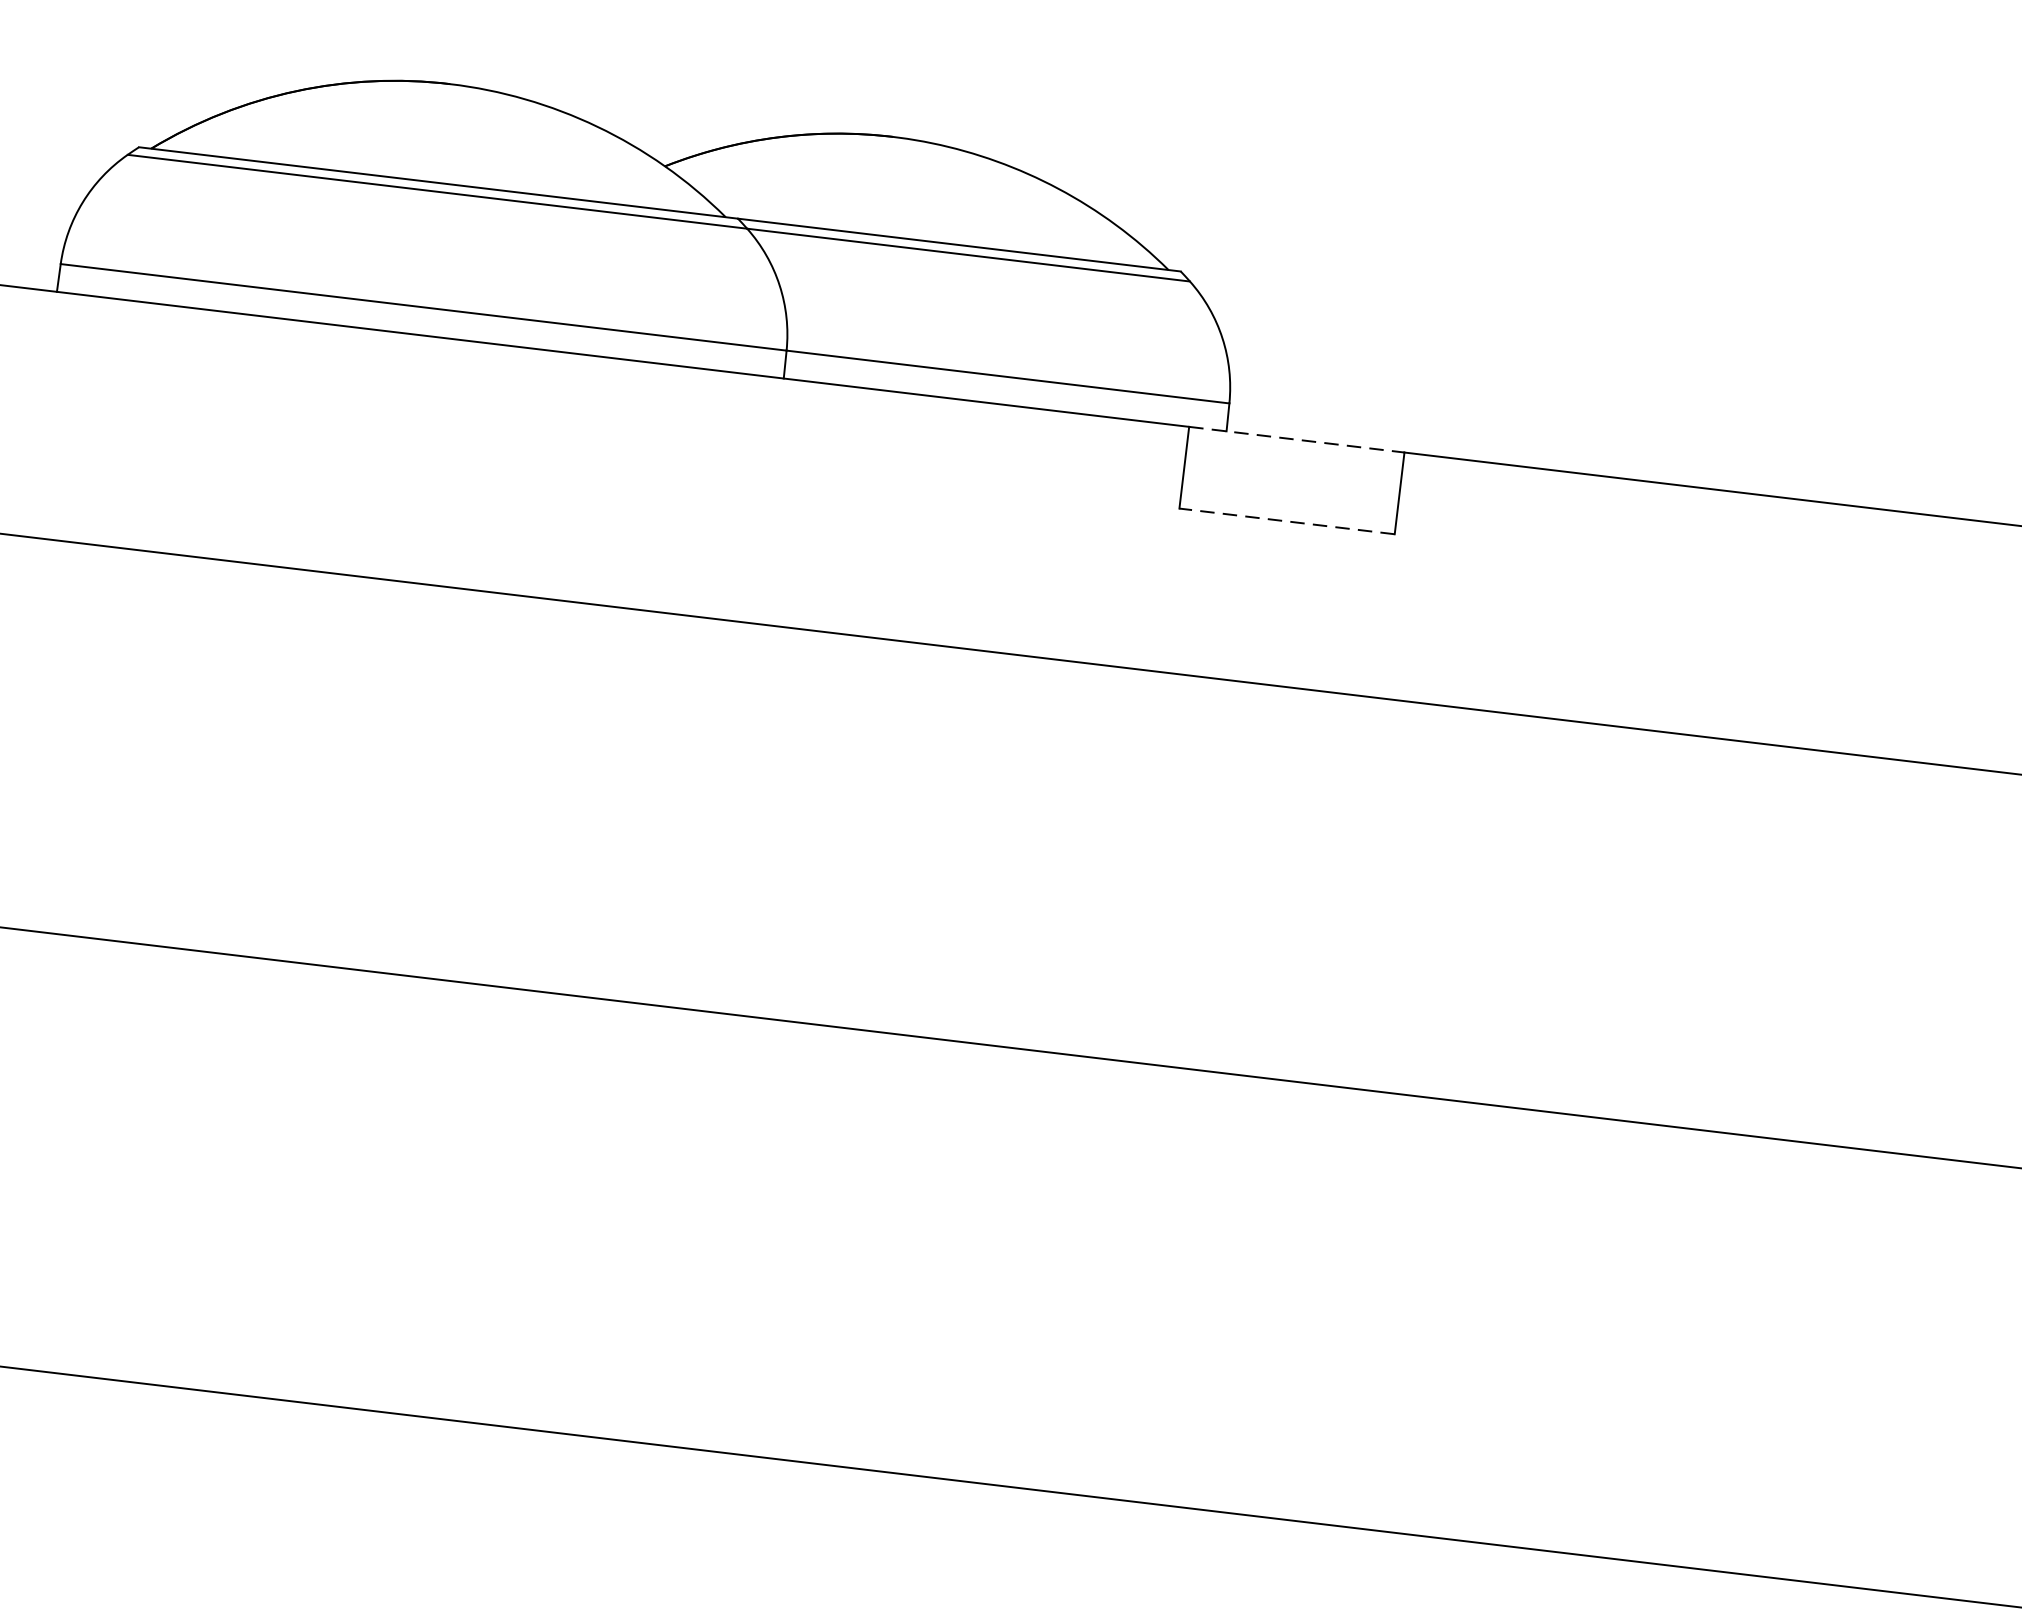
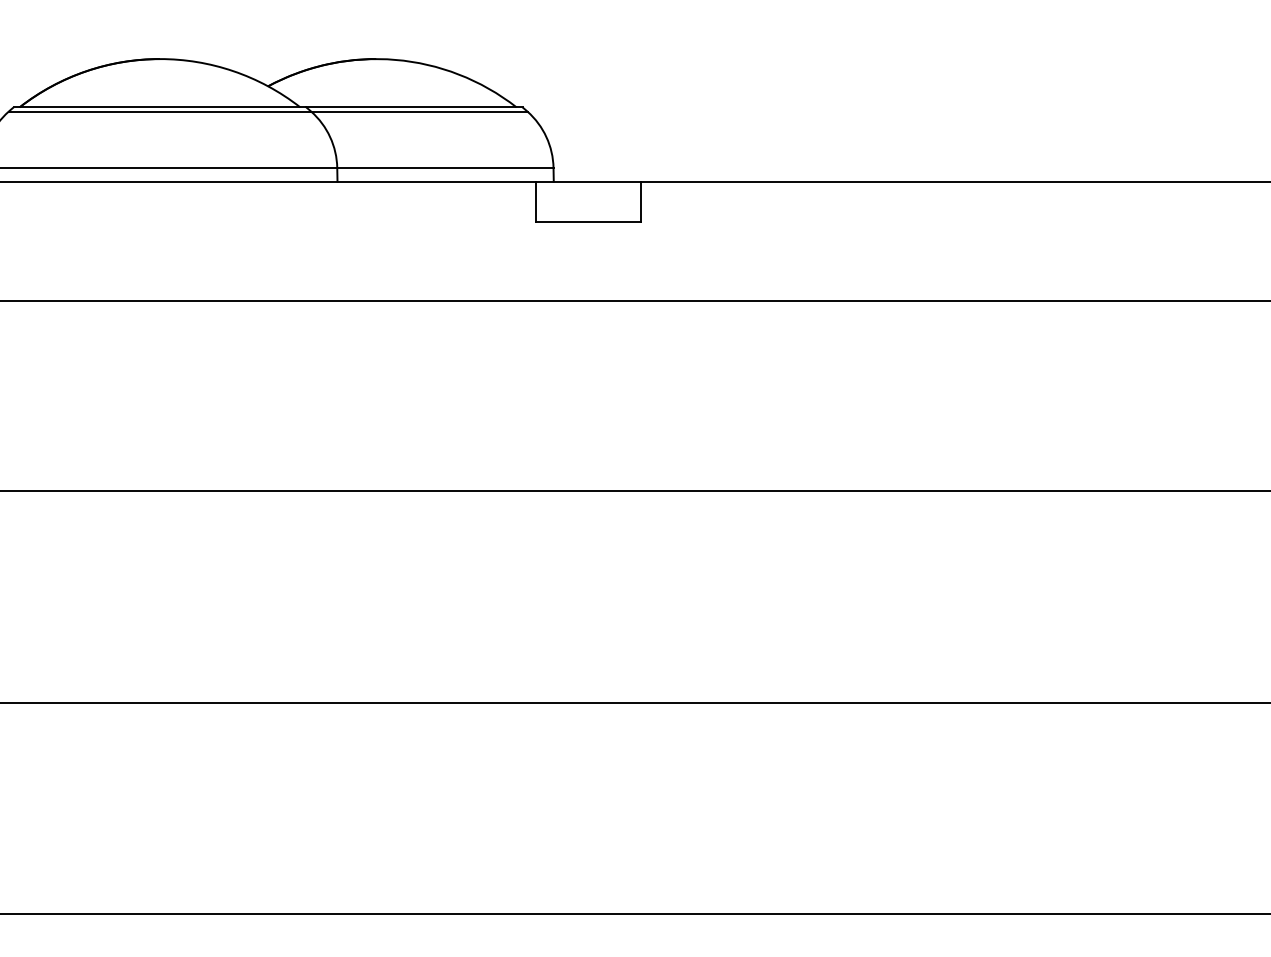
line: (1297, 439) -> (588, 181), dashed -> solid
line: (1287, 521) -> (588, 221), dashed -> solid

